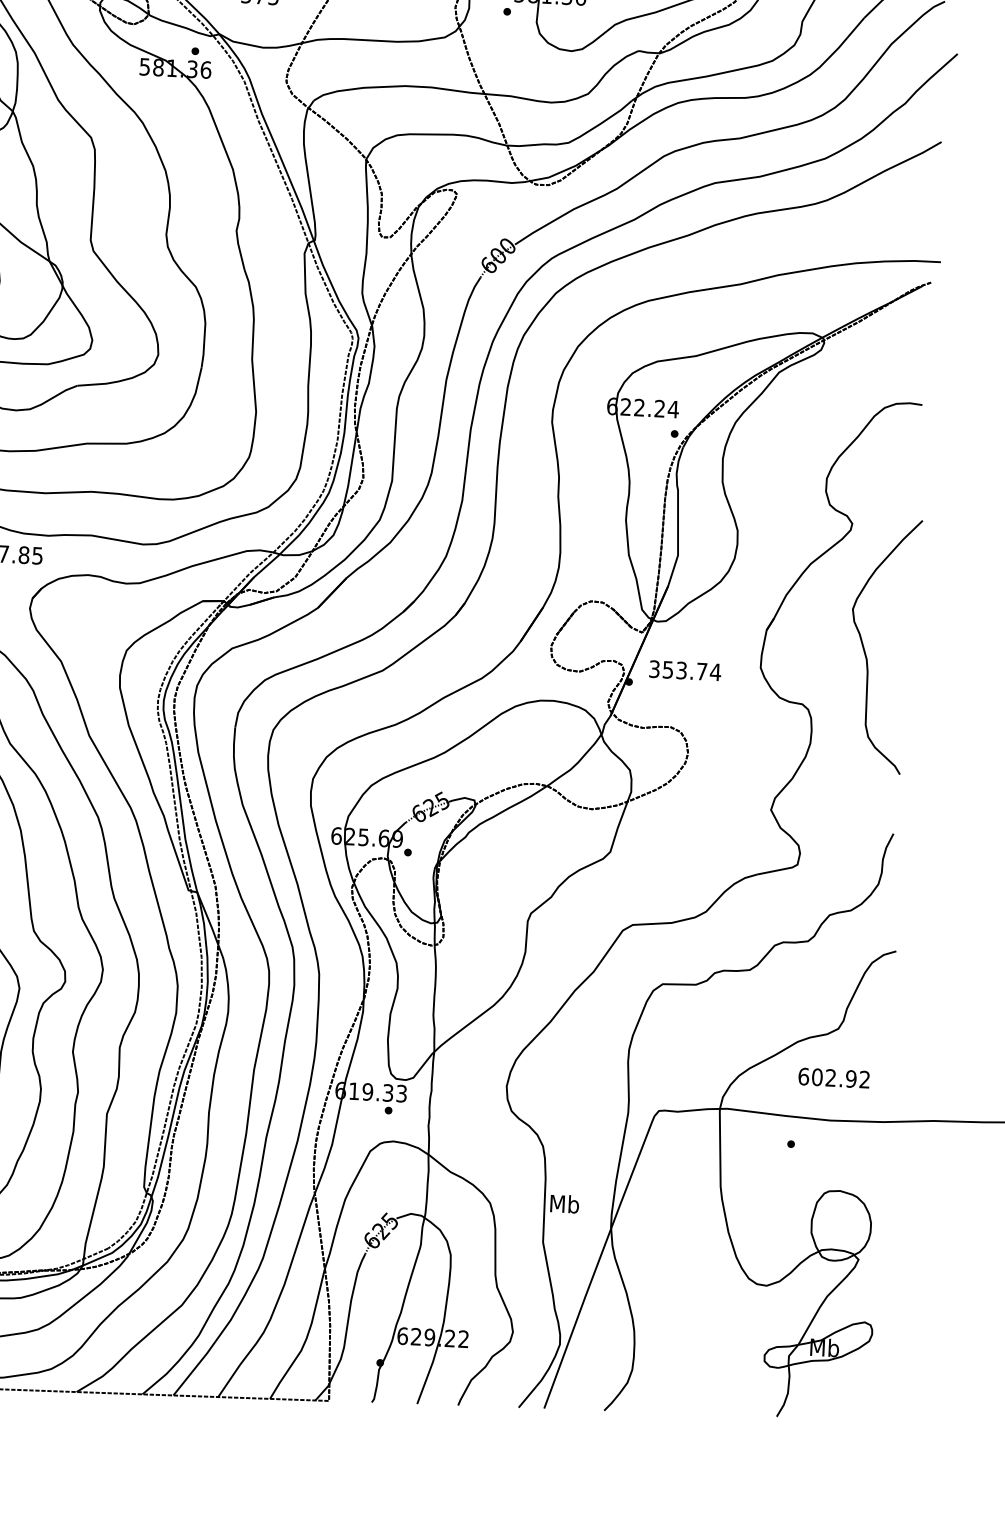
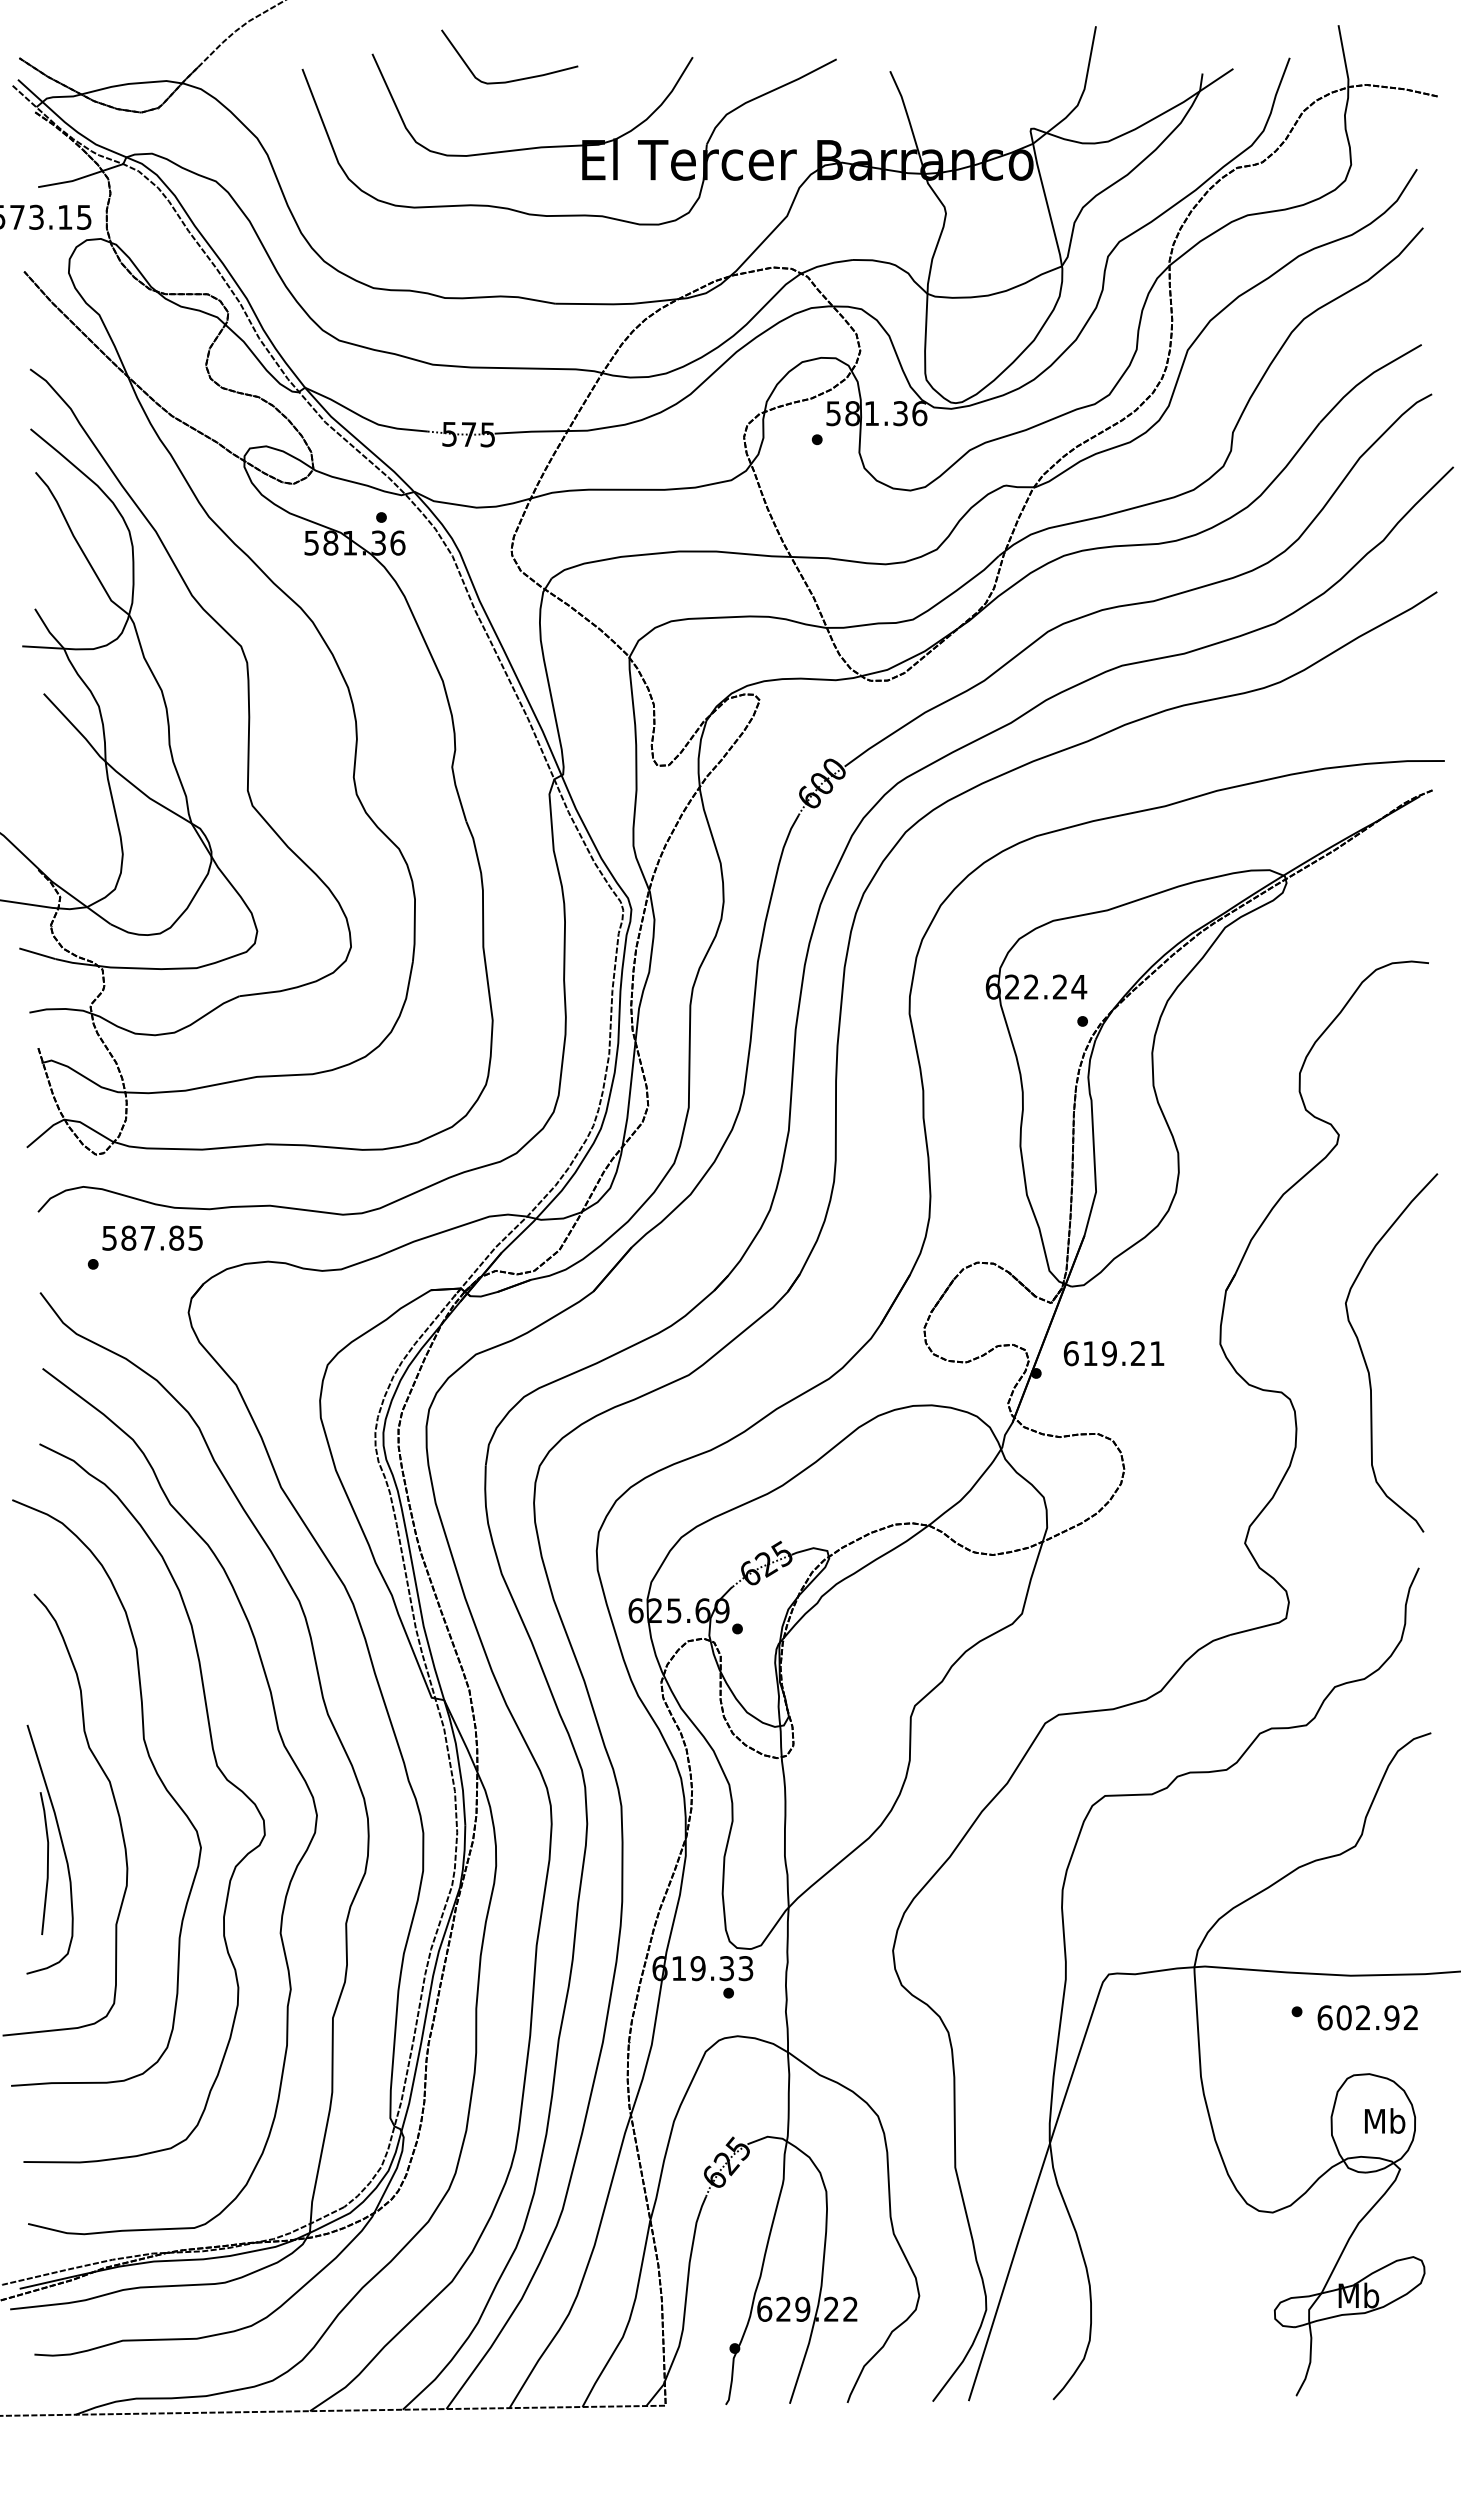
curve: (864, 649) -> (1365, 1359), moved
text: (685, 670) -> (1114, 1353), 353.74 -> 619.21
text: (833, 1077) -> (1367, 2017), moved
text: (565, 1203) -> (1385, 2120), moved

